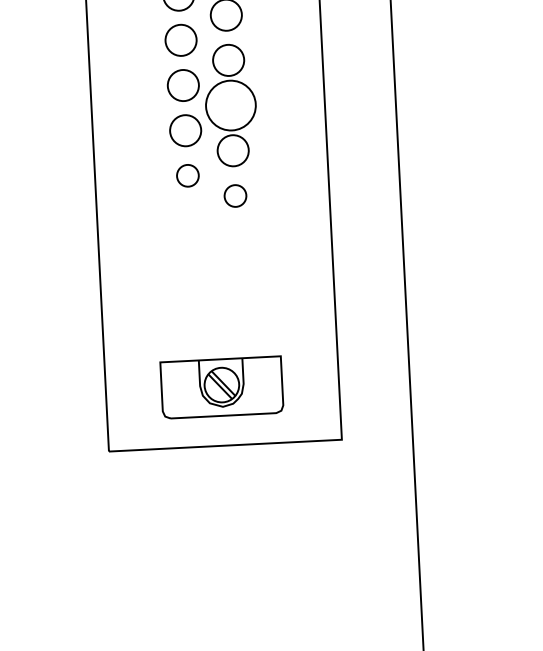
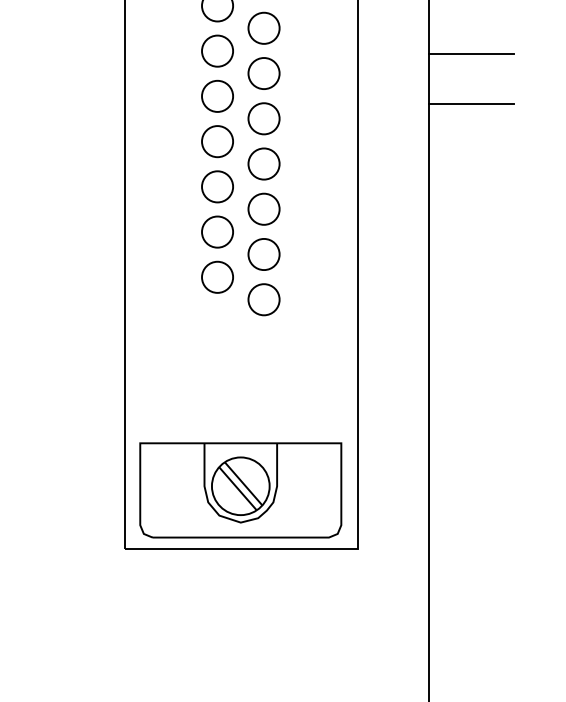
circle: (230, 104) -> (263, 208), size x0.62
circle: (187, 175) -> (217, 276), size x1.43
circle: (234, 195) -> (263, 299), size x1.43
part: (221, 387) -> (240, 490), size x1.67

